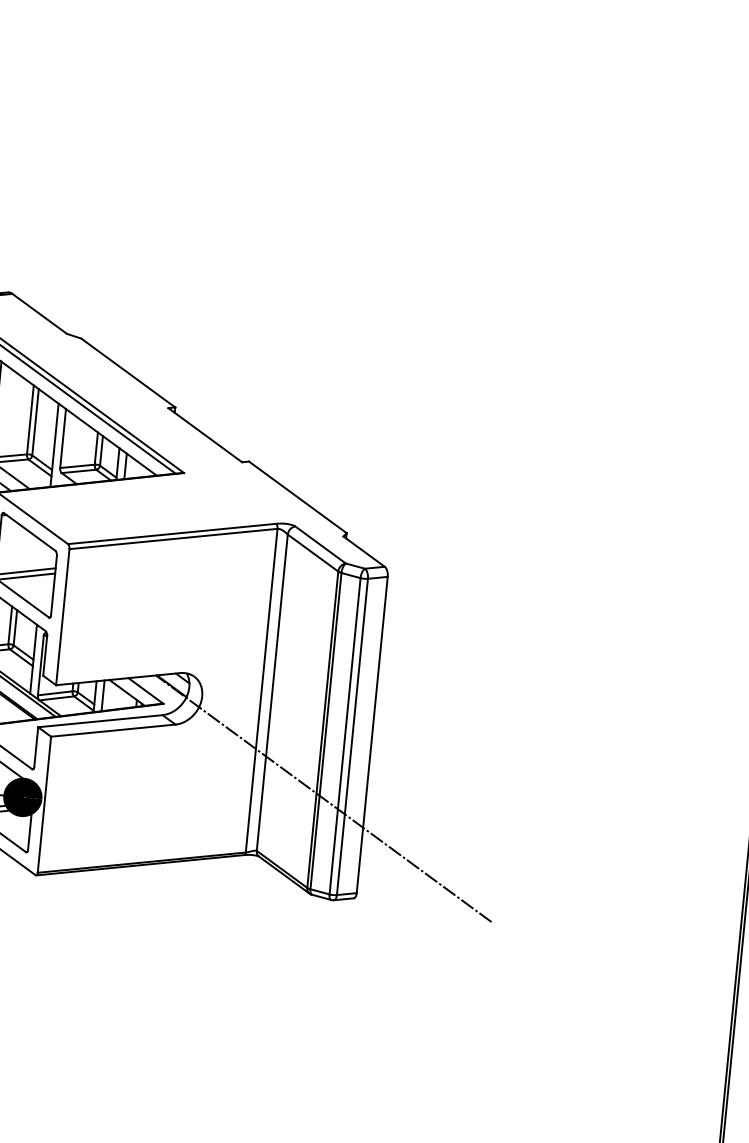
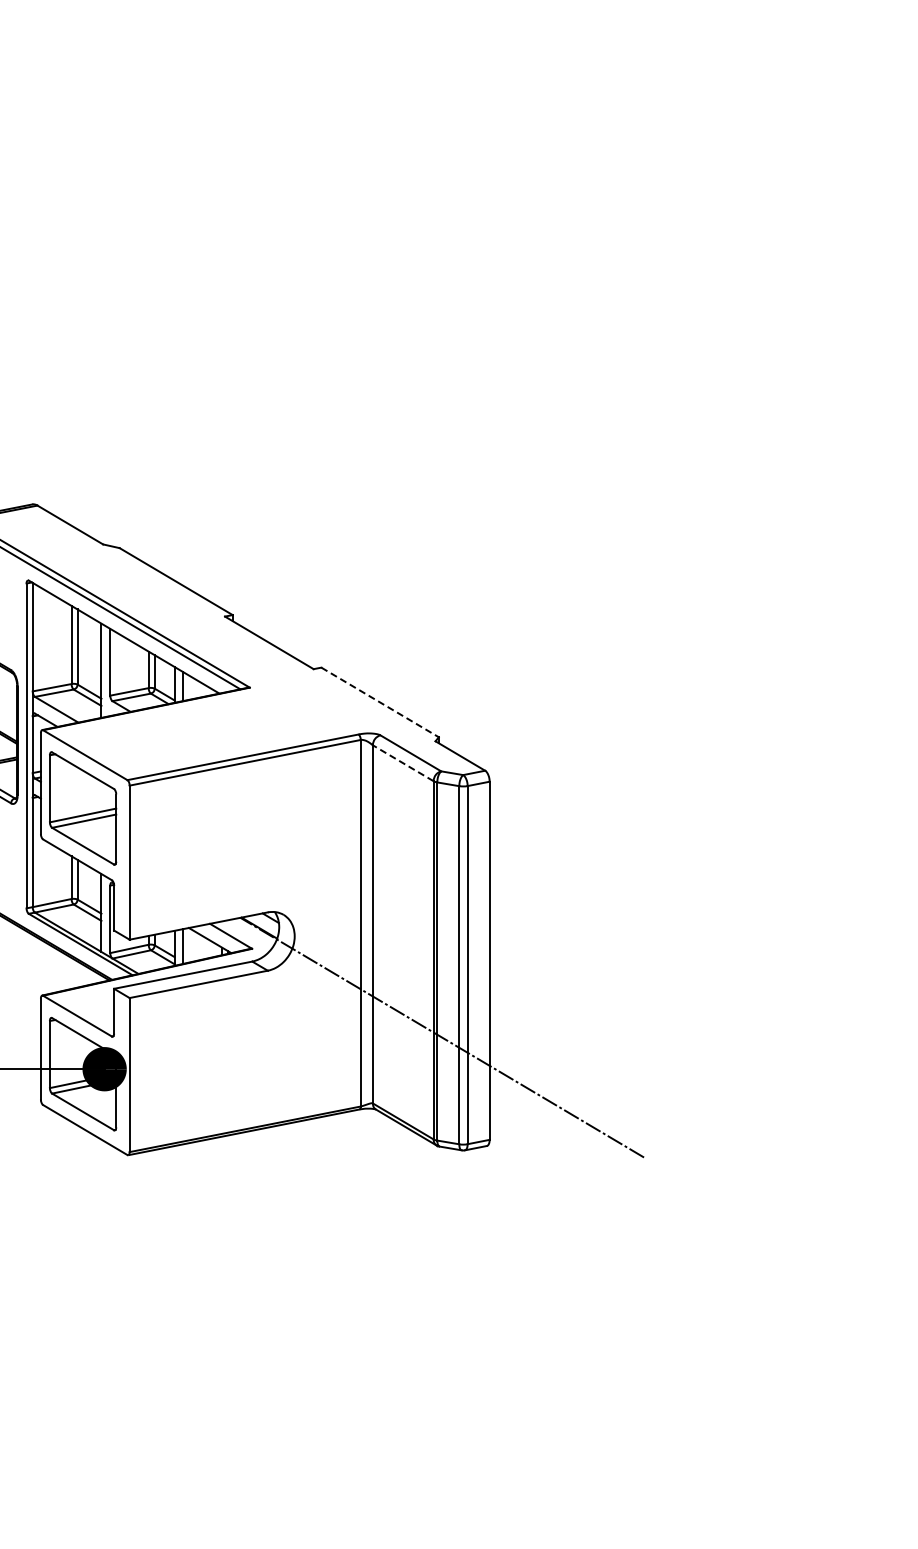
line: (298, 497) -> (380, 702), solid -> dashed
line: (312, 553) -> (402, 763), solid -> dashed

